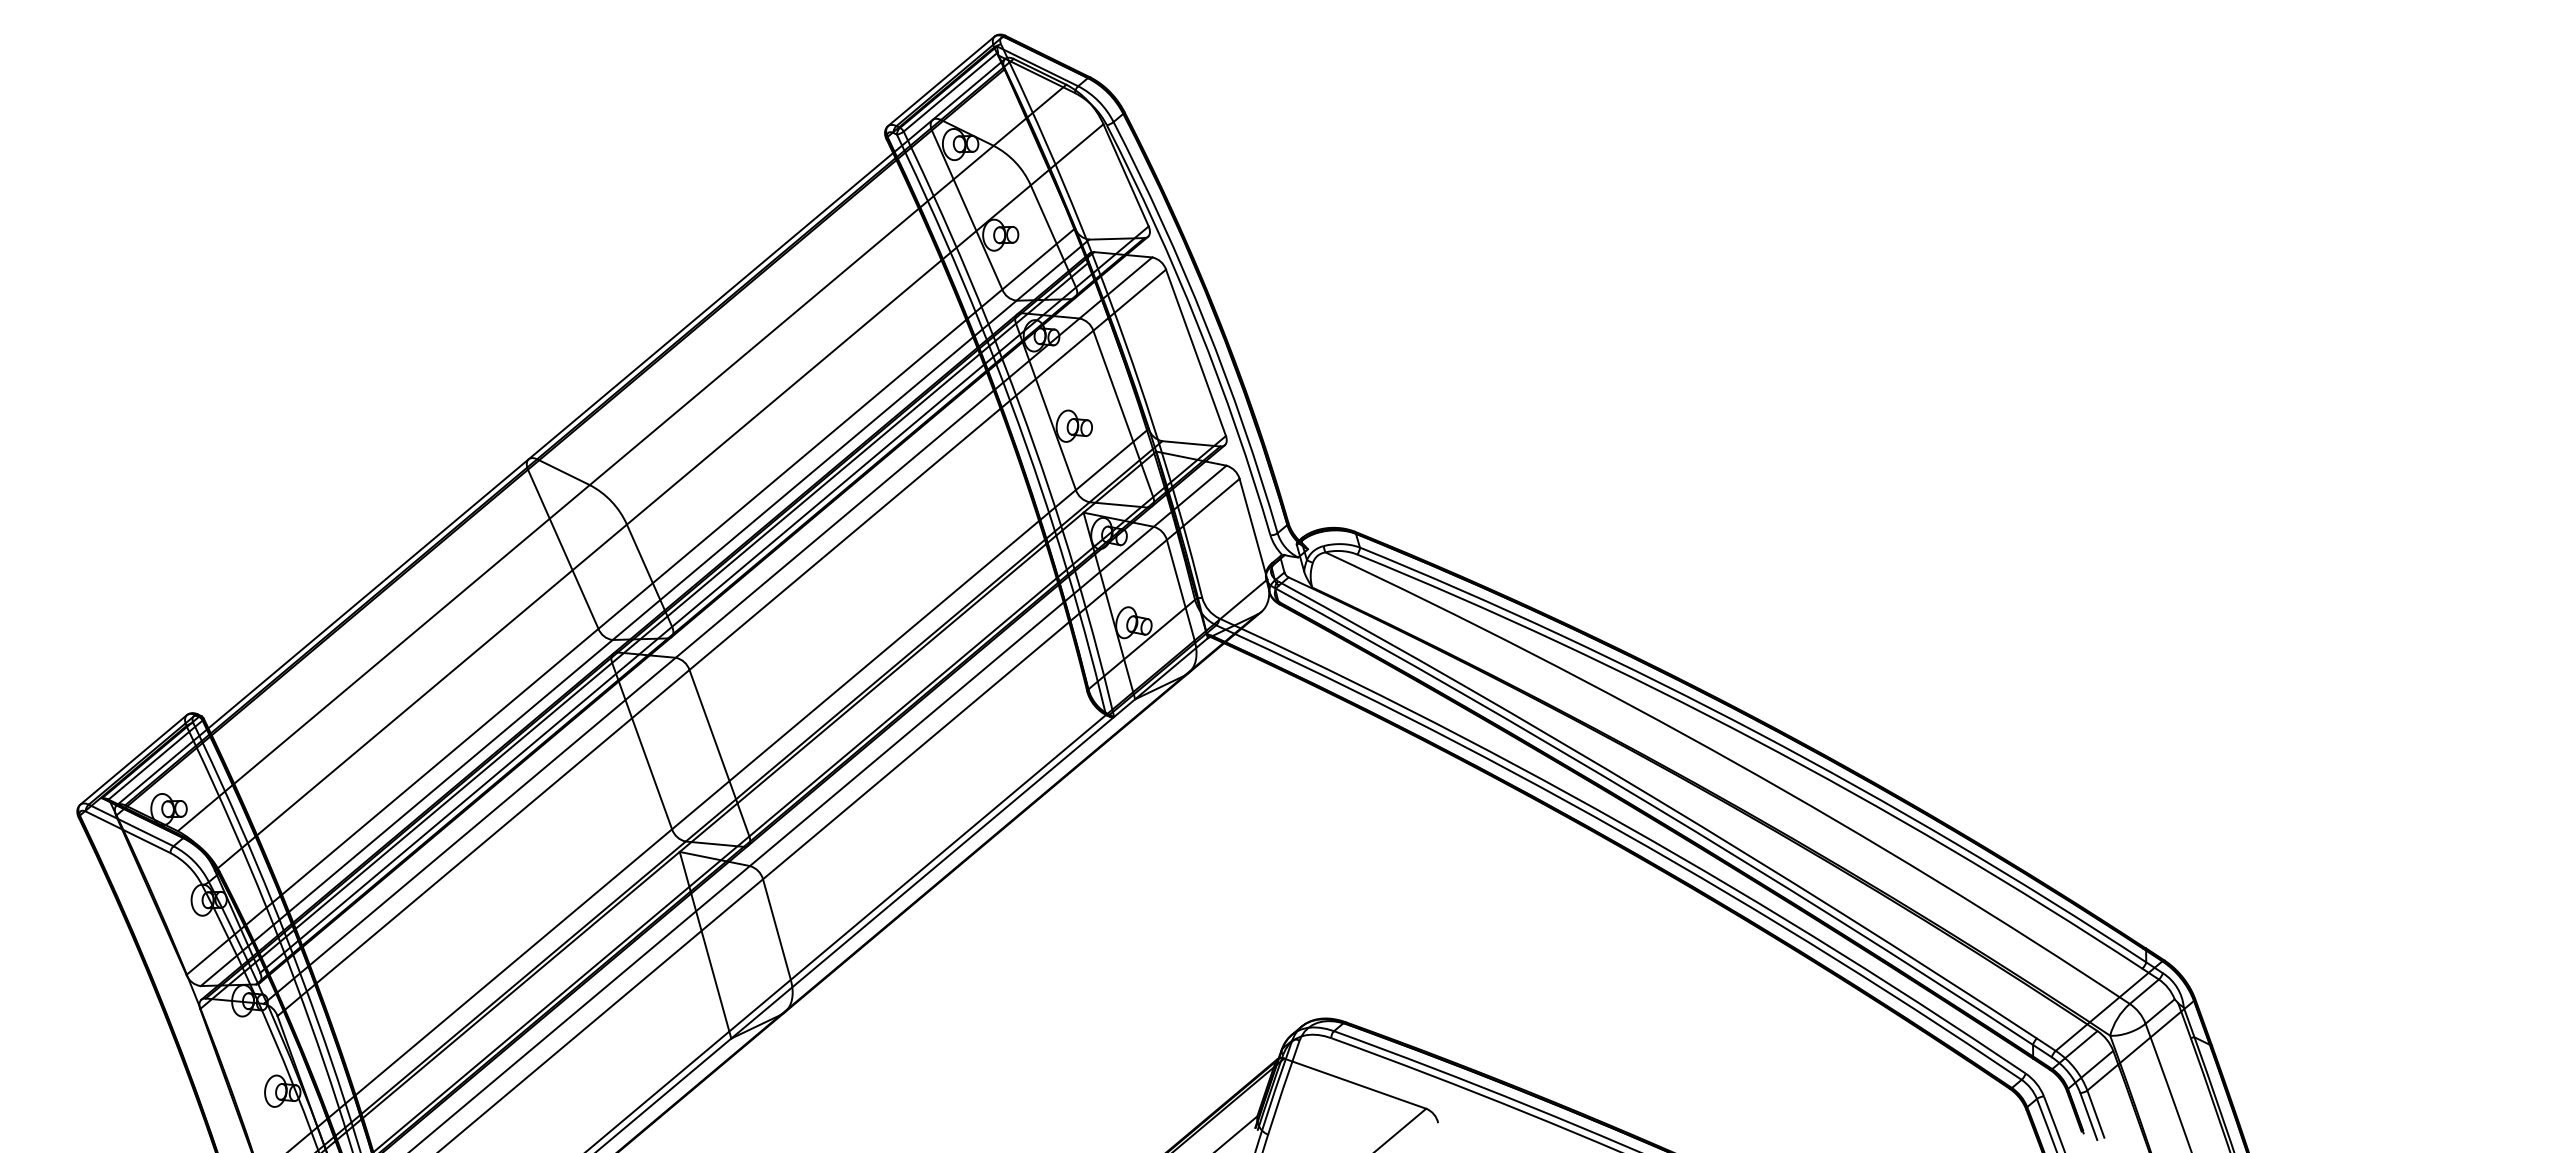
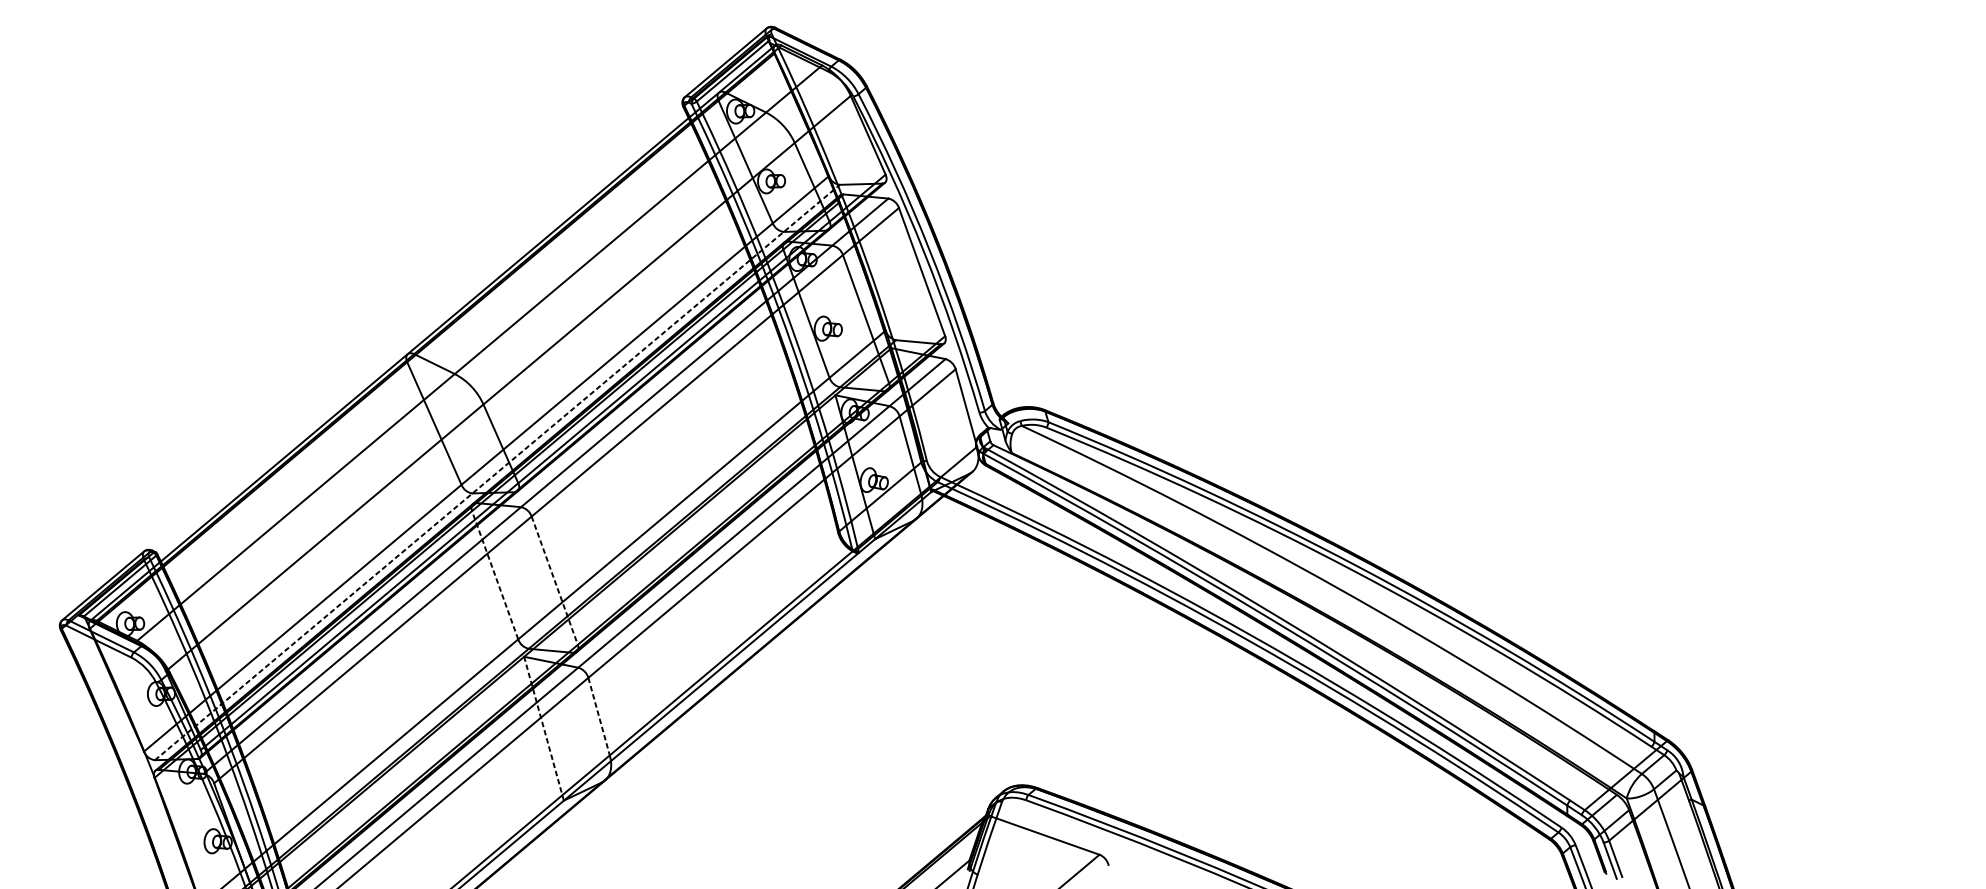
line: (645, 612) -> (497, 472), solid -> dashed
line: (641, 745) -> (494, 574), solid -> dashed
line: (719, 753) -> (554, 580), solid -> dashed
line: (777, 930) -> (599, 717), solid -> dashed
line: (705, 945) -> (544, 728), solid -> dashed

